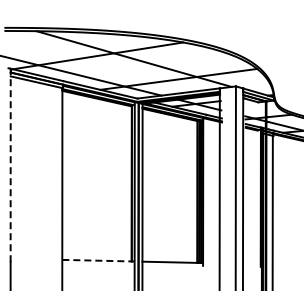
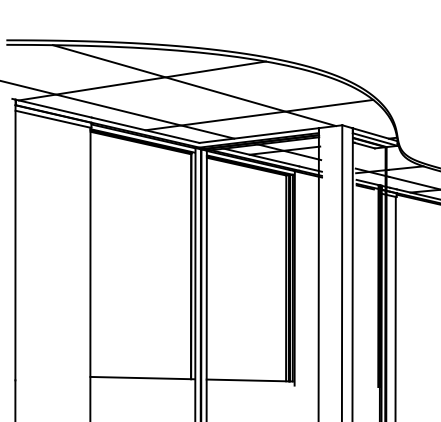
line: (10, 165) -> (15, 240), dashed -> solid
line: (98, 260) -> (142, 377), dashed -> solid

